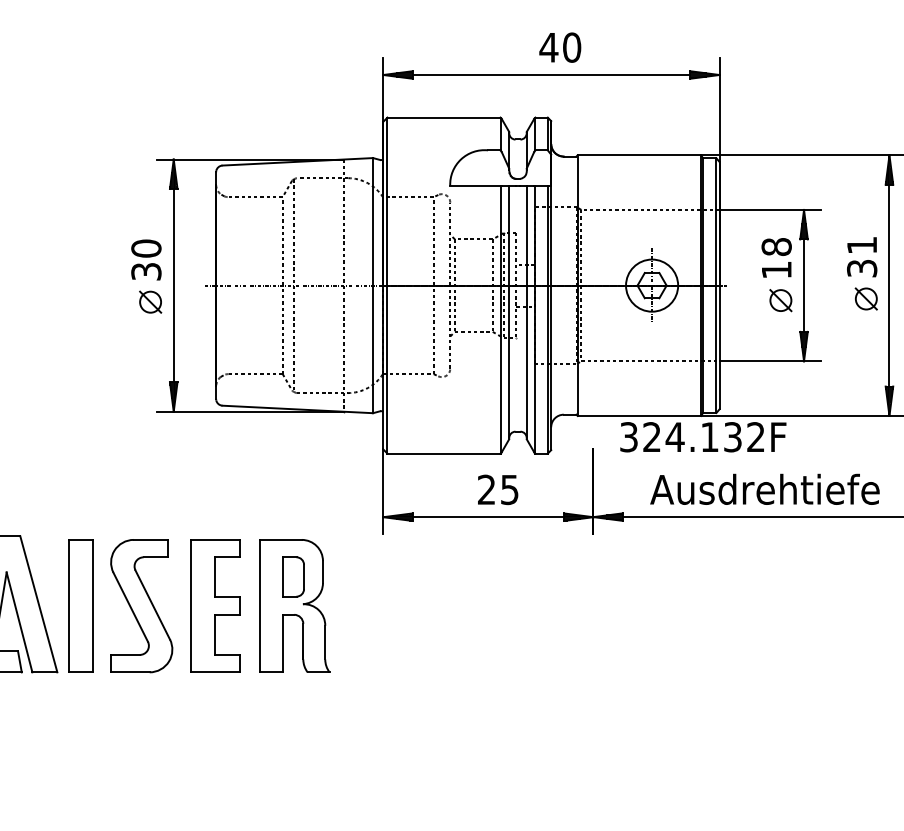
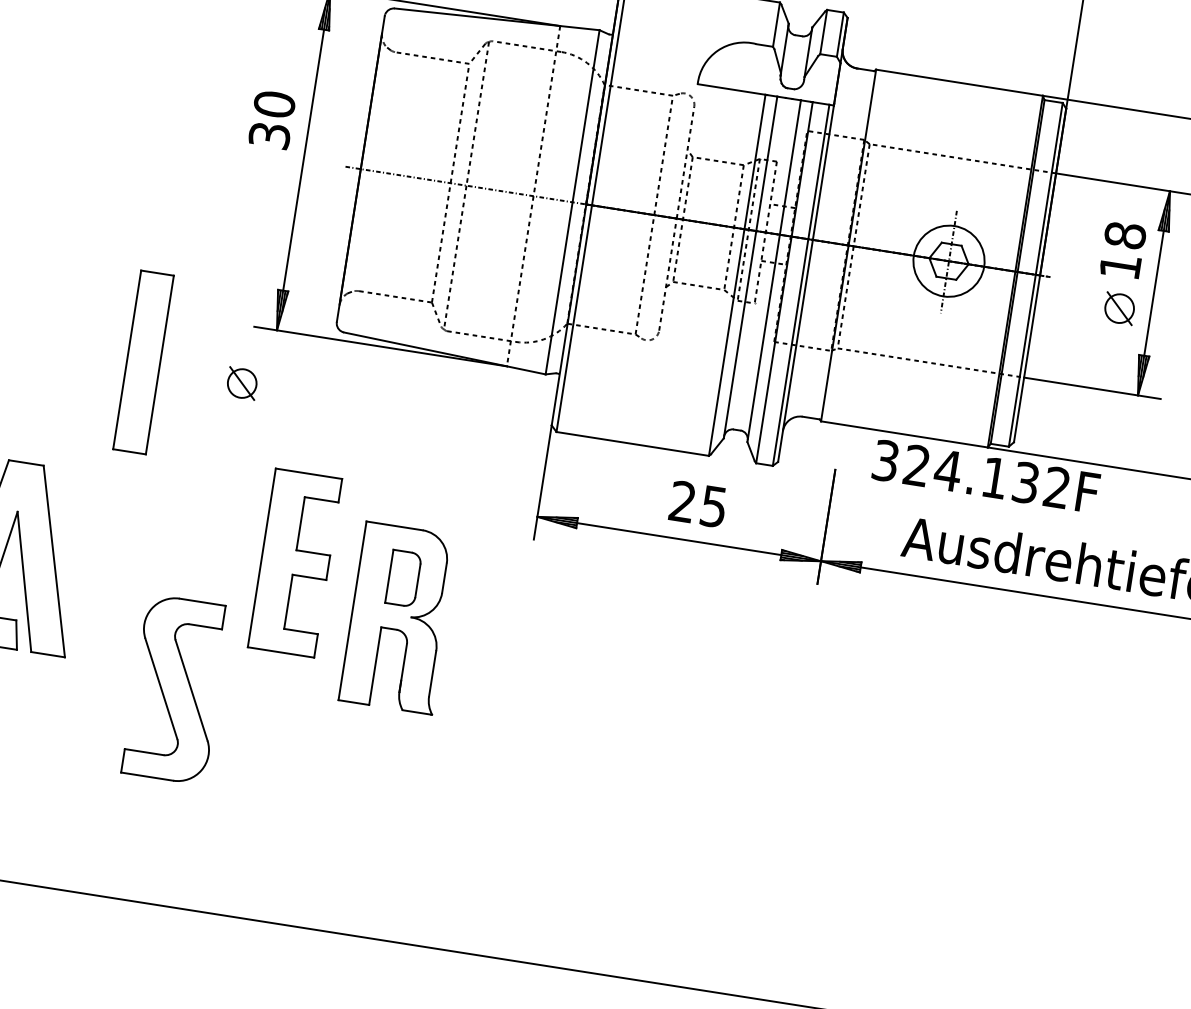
part: (150, 301) -> (242, 382), moved
part: (80, 605) -> (143, 361), moved
part: (215, 605) -> (295, 562), moved
part: (141, 606) -> (176, 690), moved

